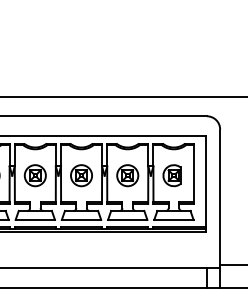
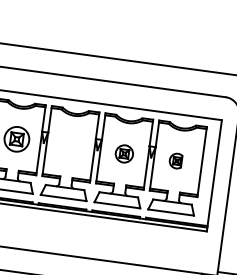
part: (81, 175) -> (70, 146), removed
part: (127, 175) -> (124, 153), size x0.7
part: (171, 175) -> (175, 160), size x0.6

